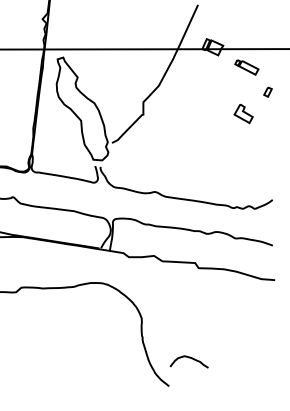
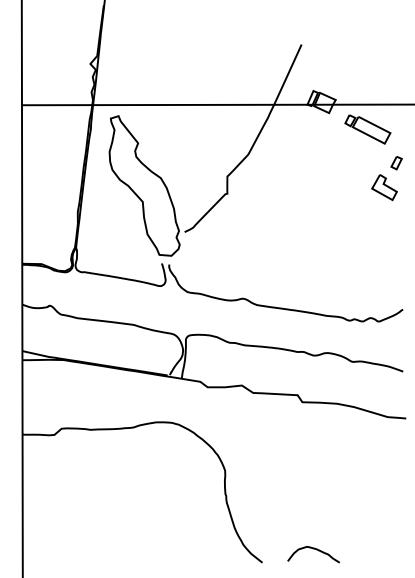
part: (246, 67) -> (367, 129), size x1.43
part: (243, 113) -> (384, 187), moved
curve: (189, 358) -> (313, 549), moved

